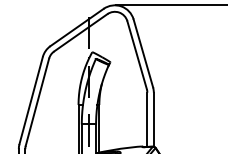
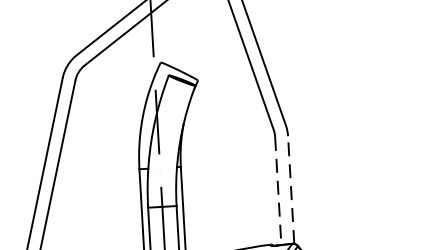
line: (153, 119) -> (290, 189), solid -> dashed
line: (147, 120) -> (278, 192), solid -> dashed

